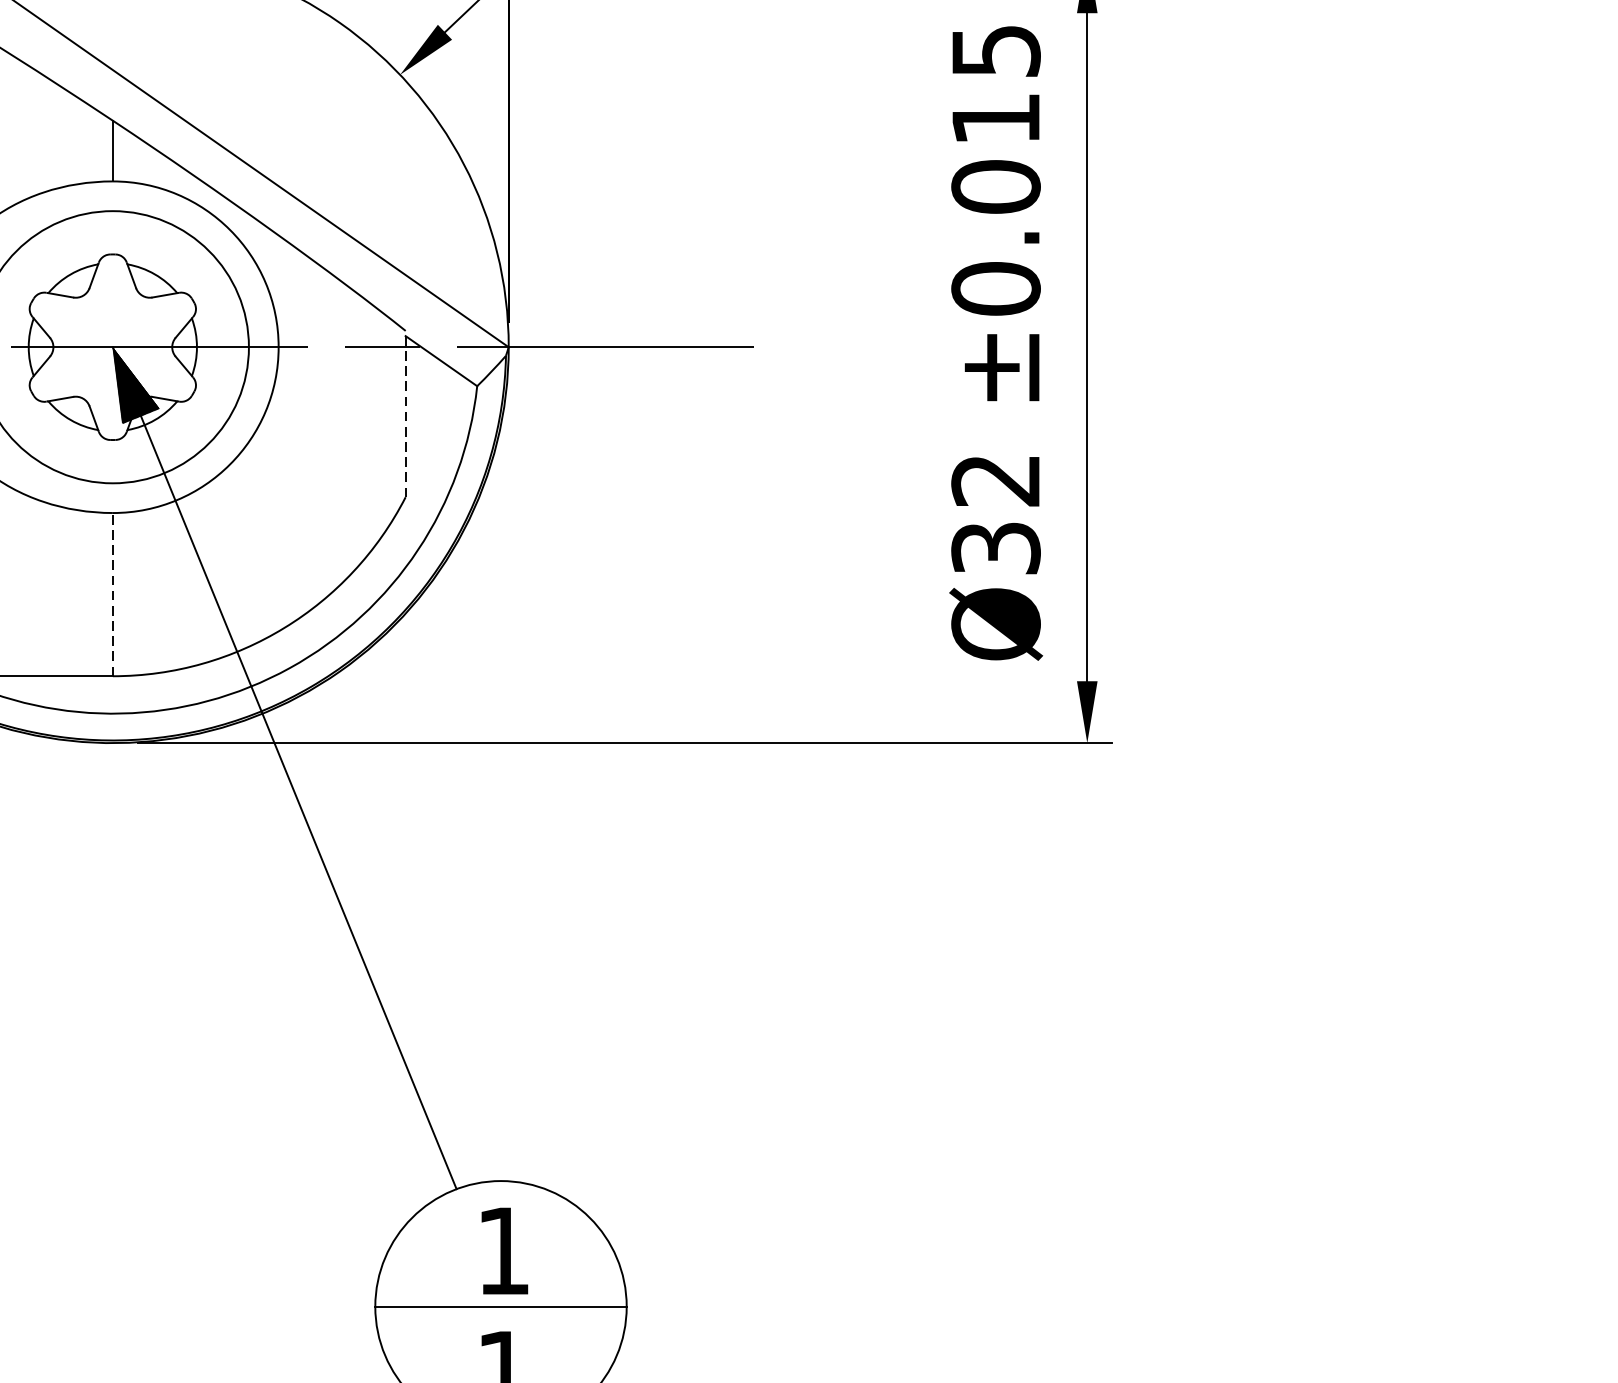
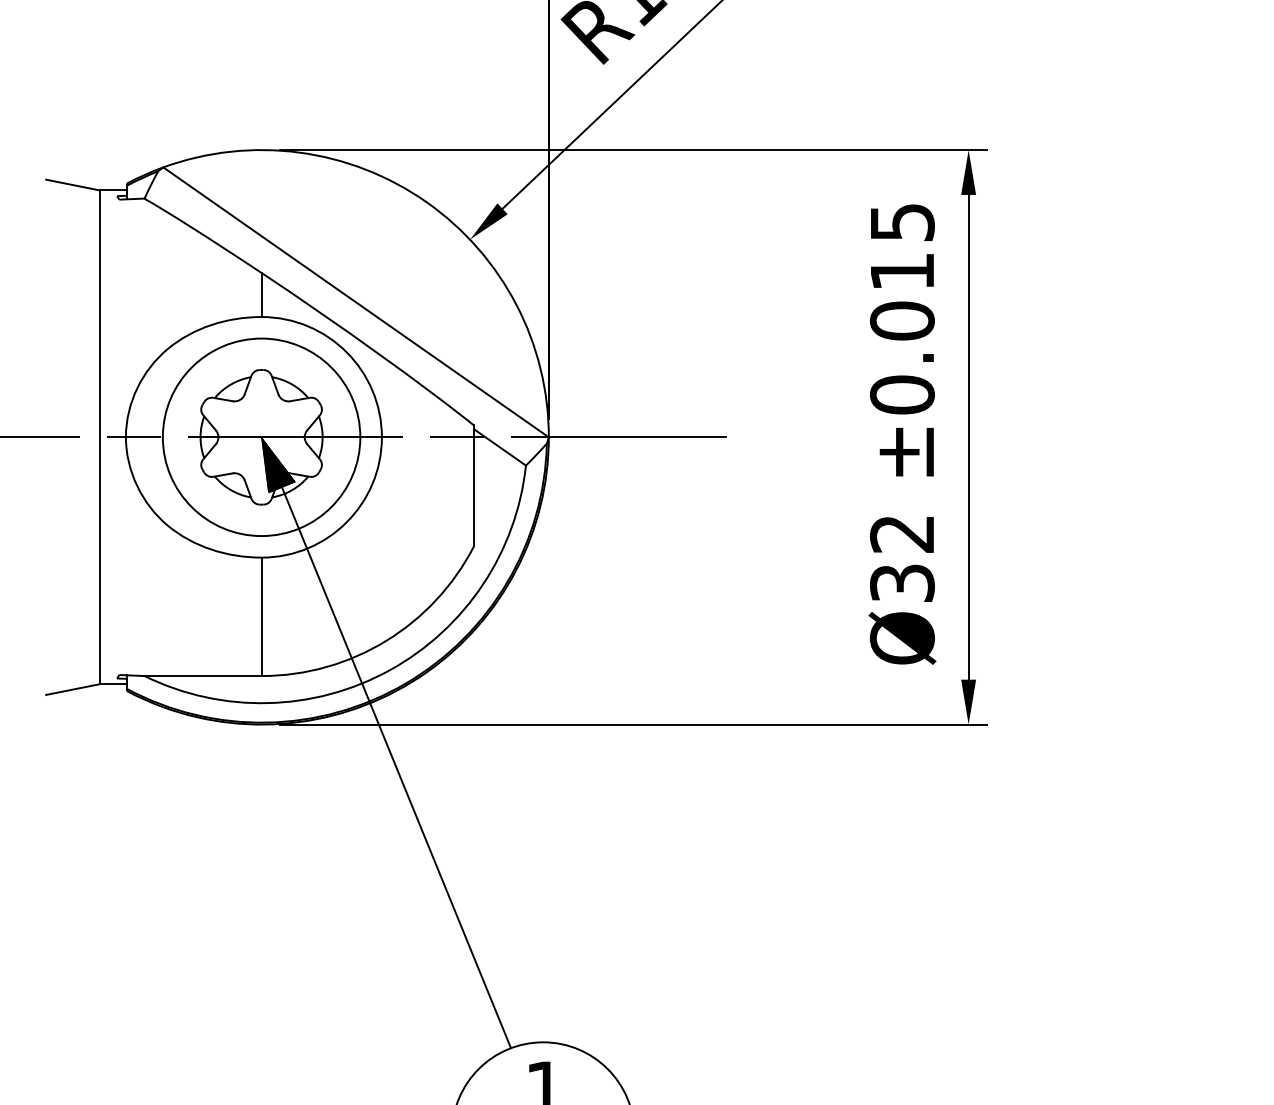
line: (406, 413) -> (474, 485), dashed -> solid
line: (112, 594) -> (261, 616), dashed -> solid

